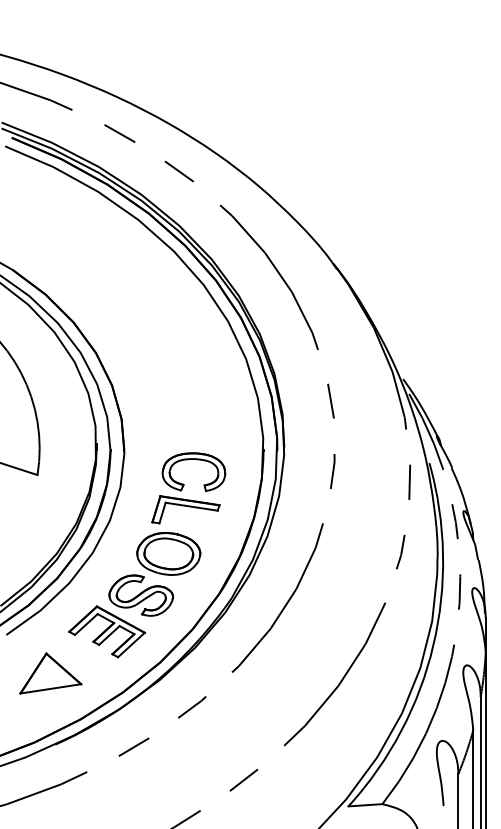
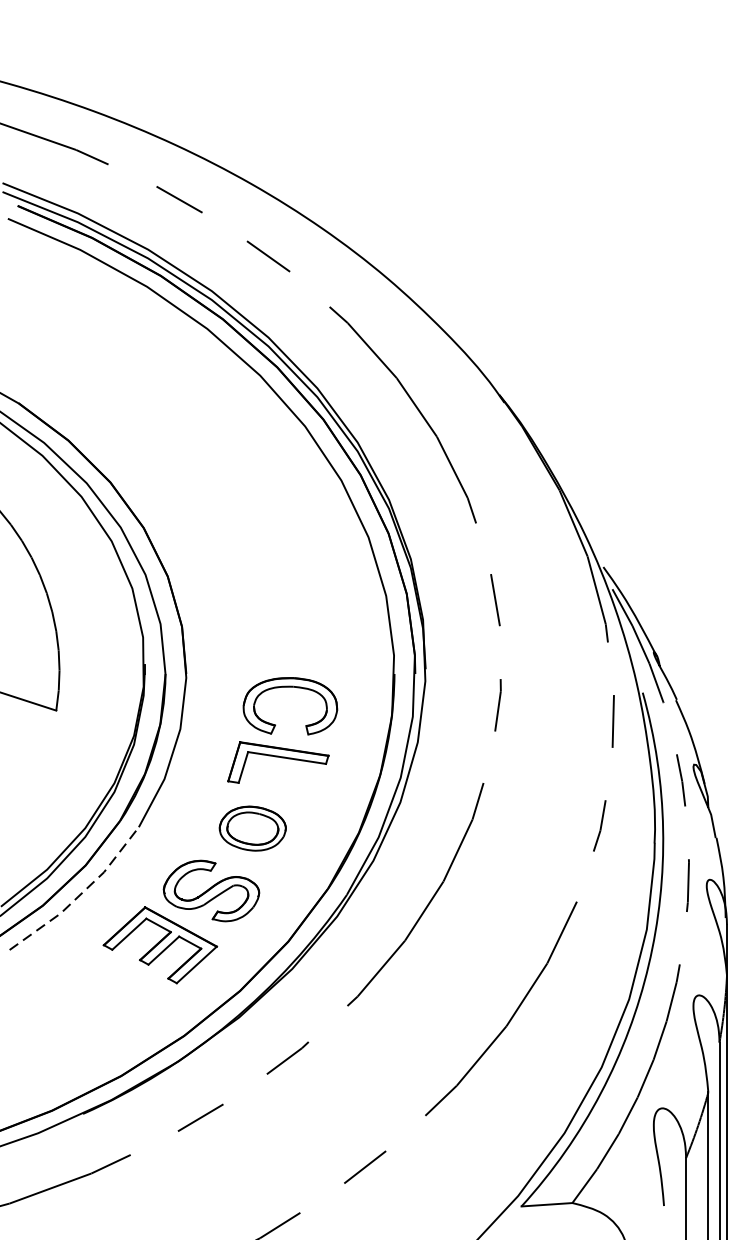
part: (168, 553) -> (252, 827), size x0.7
line: (54, 597) -> (81, 893), solid -> dashed
part: (50, 673) -> (75, 1007), removed

